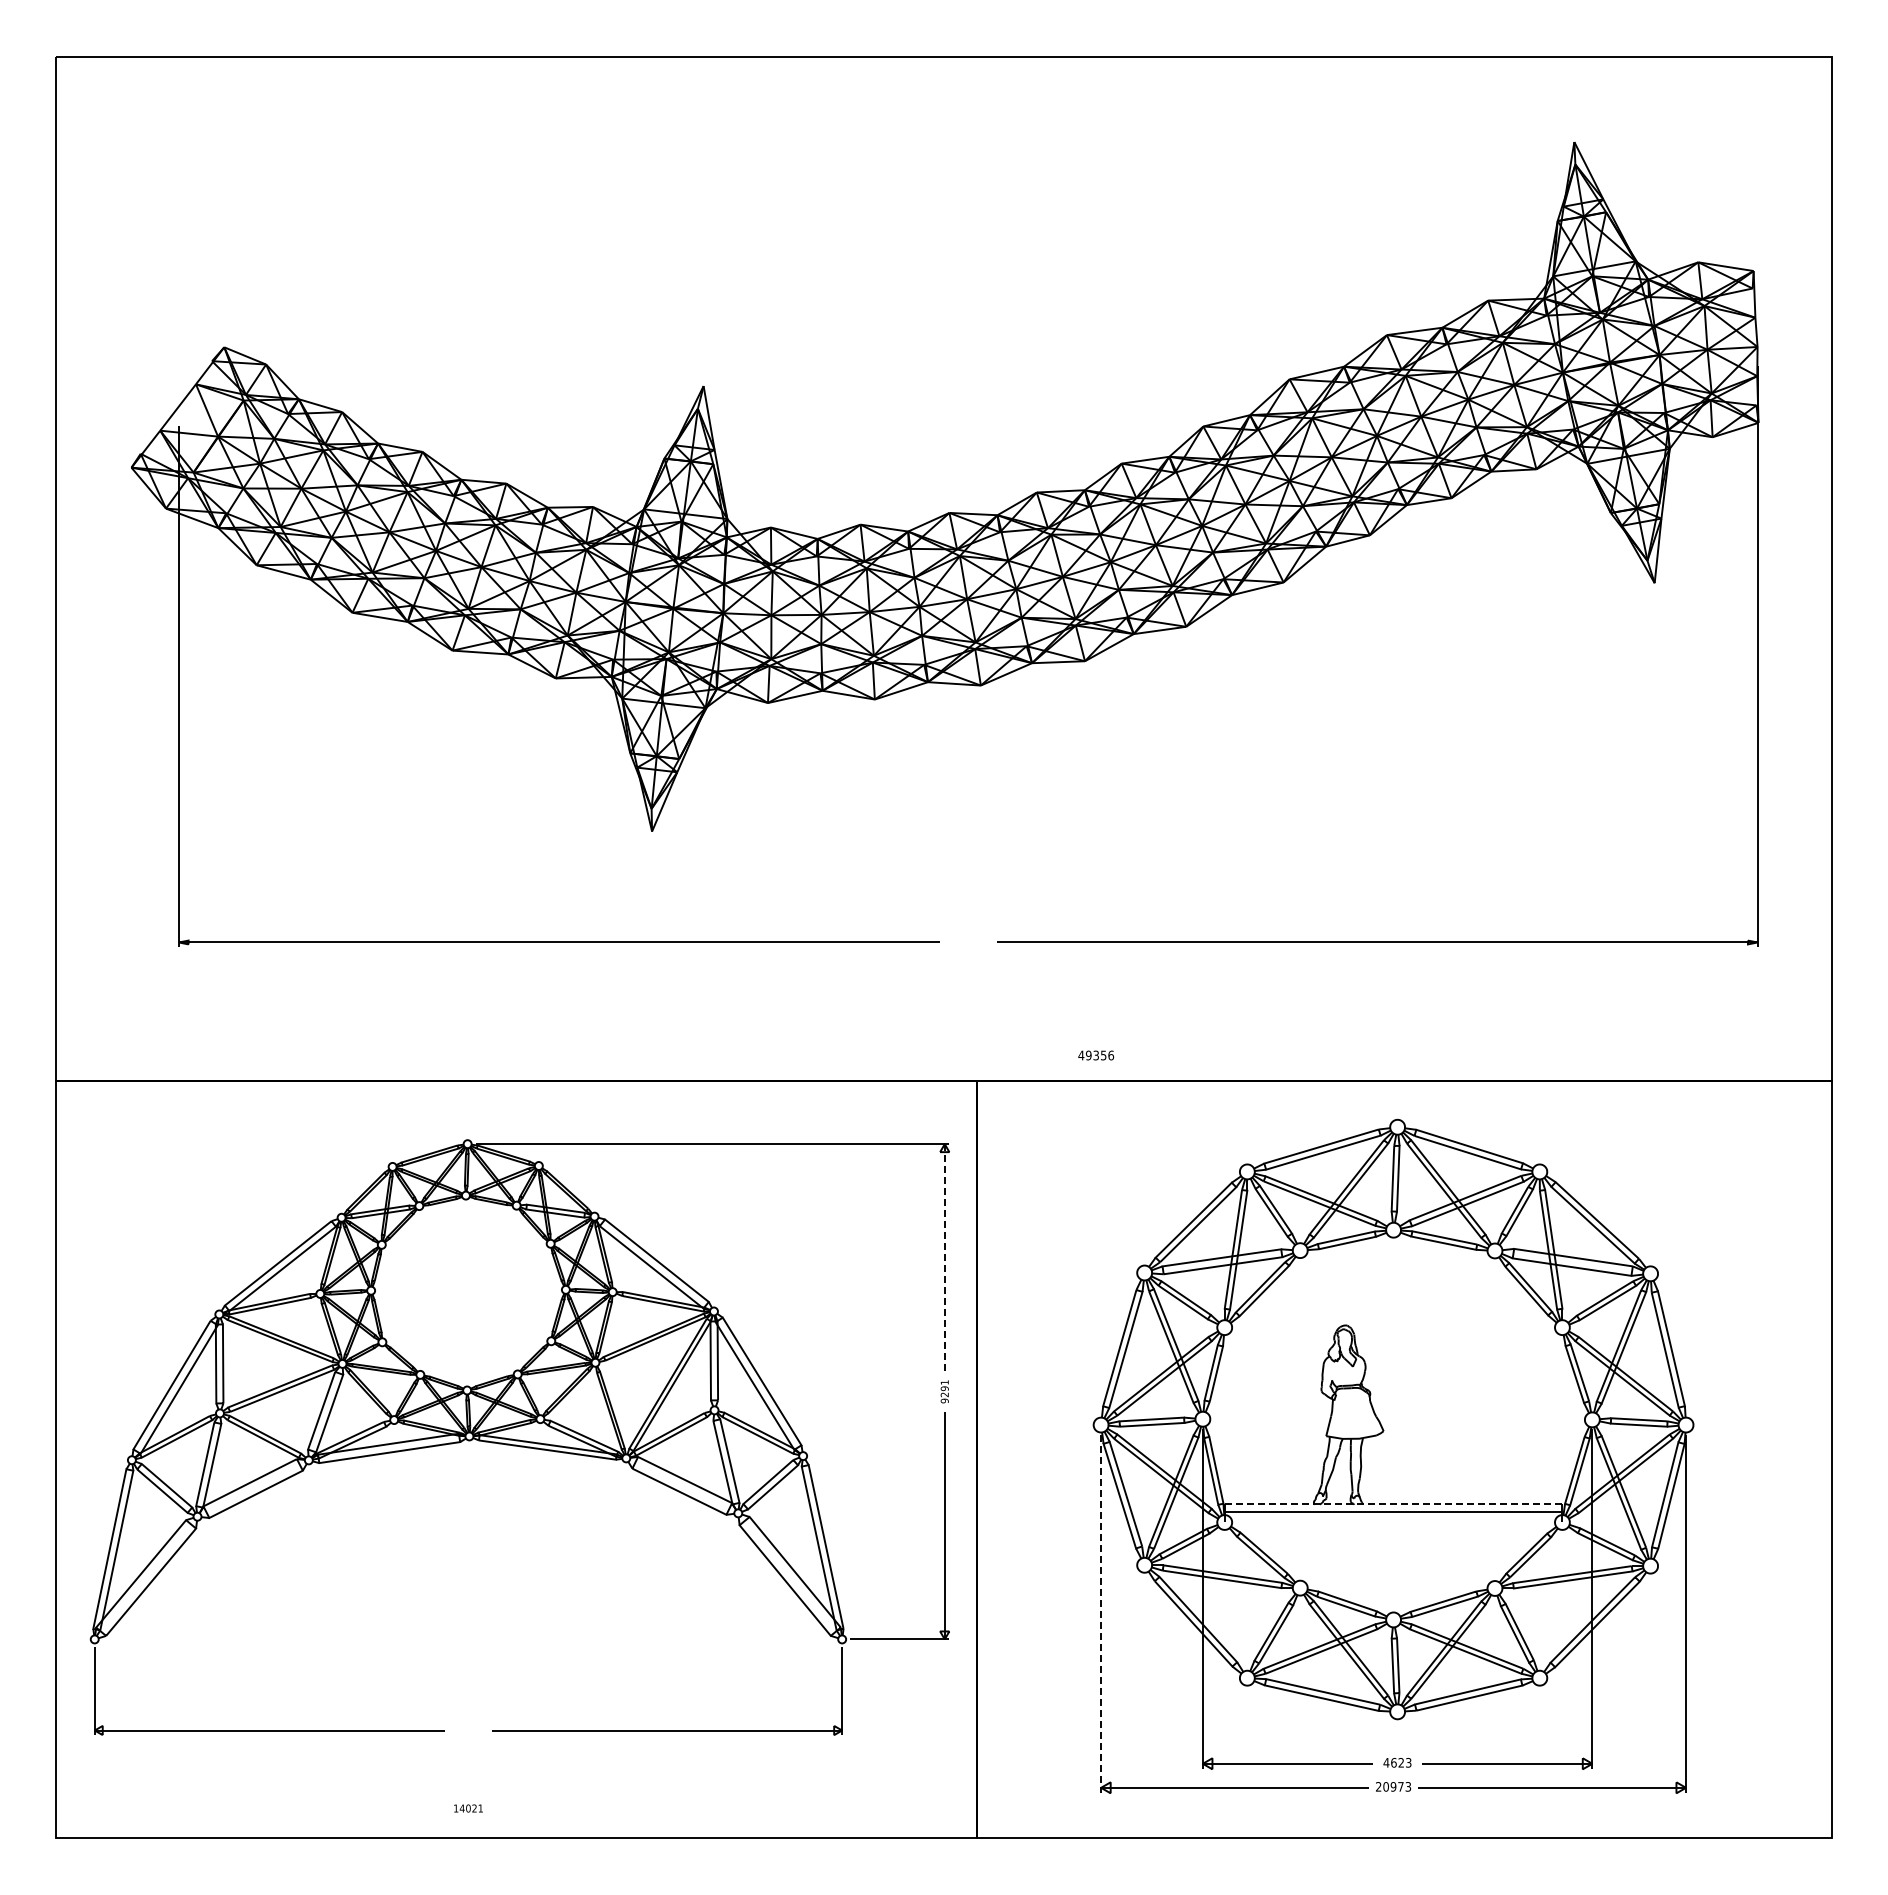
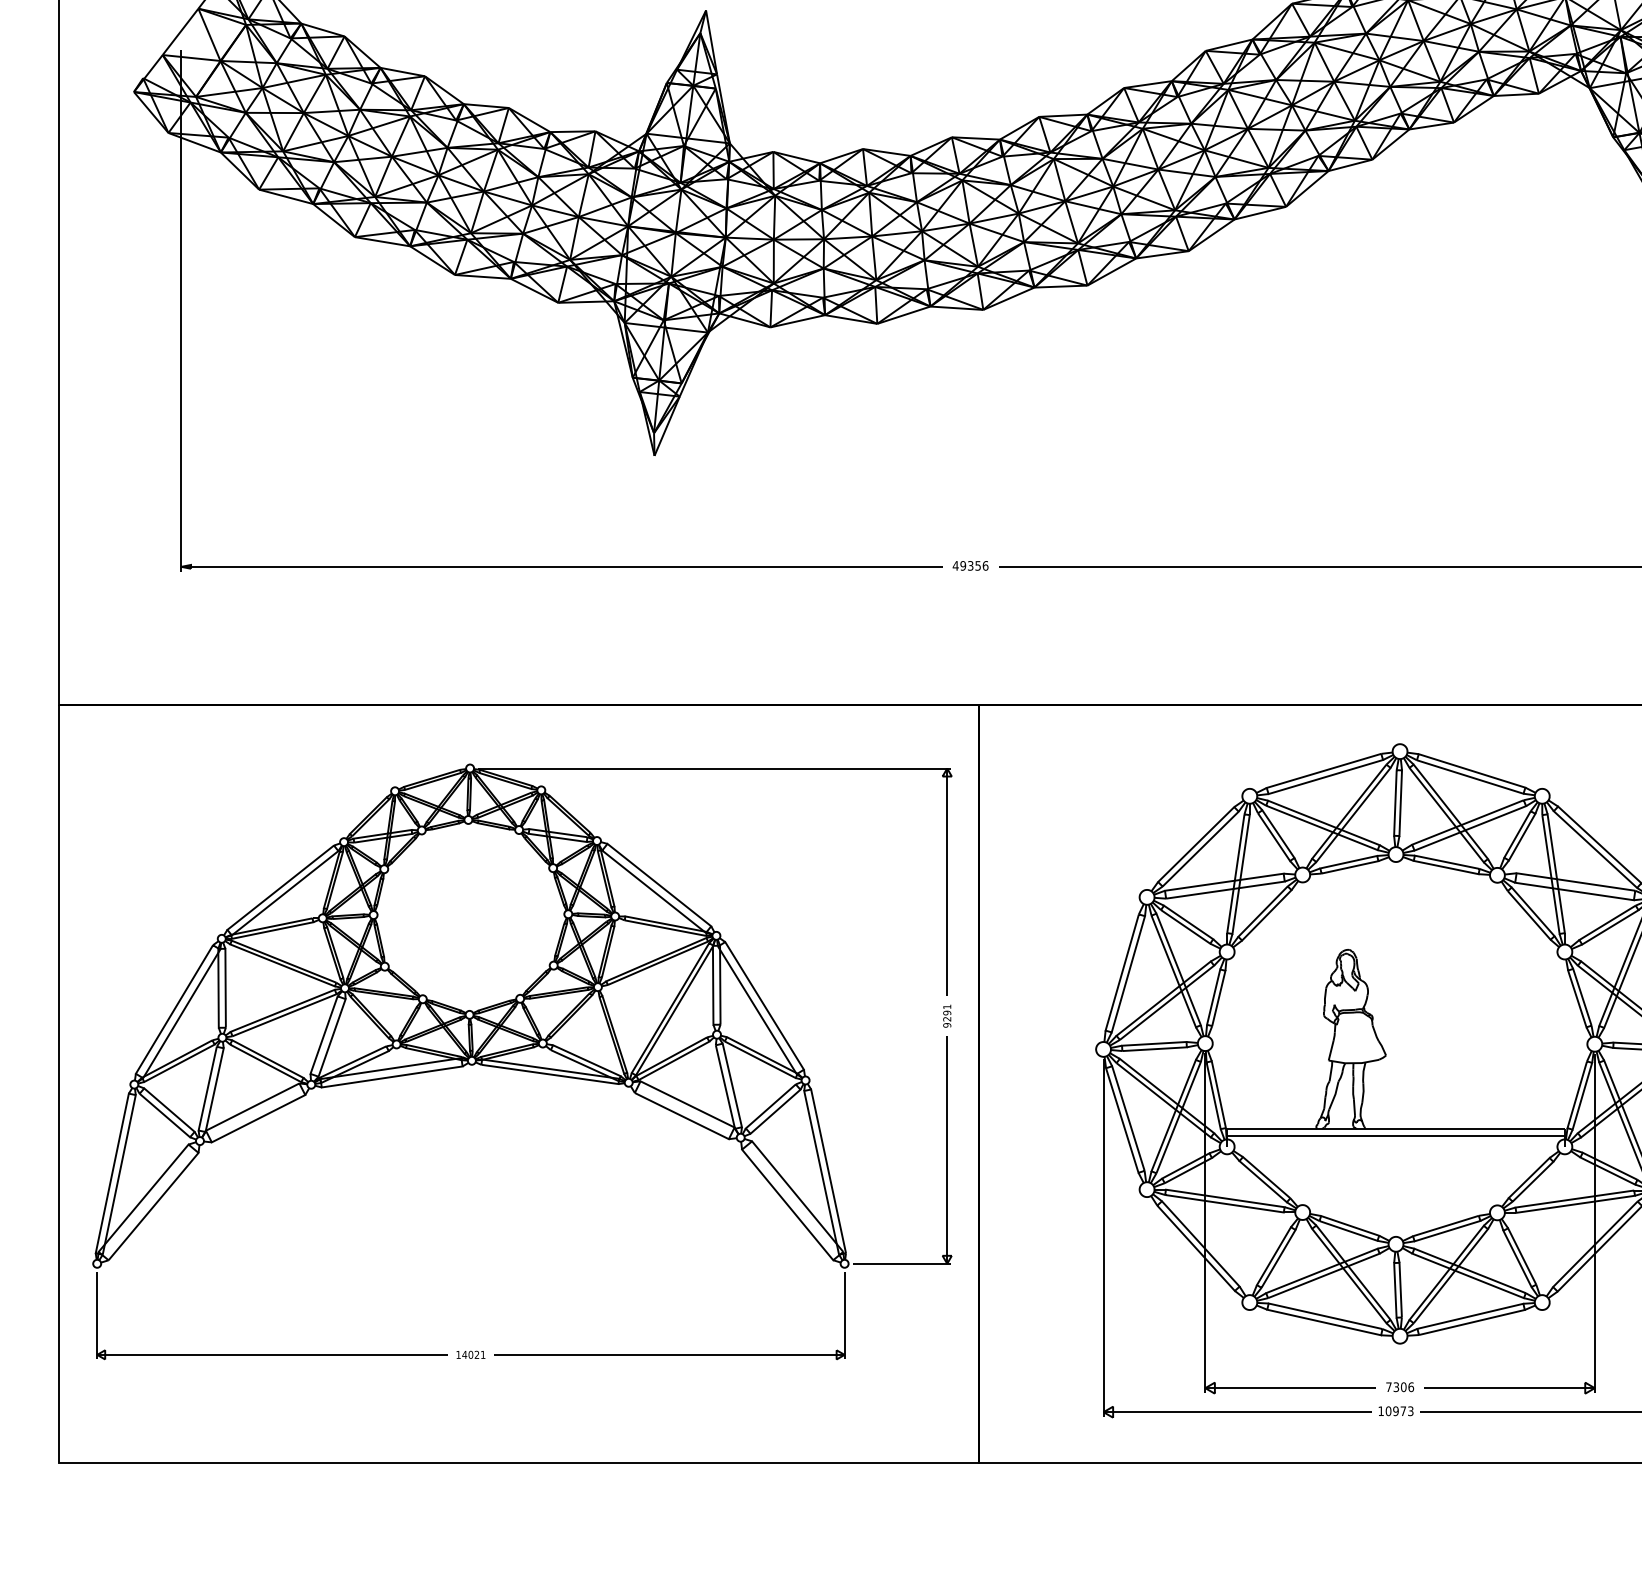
text: (1096, 1055) -> (970, 565), moved
line: (944, 1257) -> (946, 881), dashed -> solid
line: (1393, 1504) -> (1395, 1128), dashed -> solid
line: (1101, 1613) -> (1103, 1237), dashed -> solid
text: (1397, 1762) -> (1399, 1386), 4623 -> 7306
text: (1378, 1786) -> (1380, 1410), 20973 -> 10973
text: (468, 1808) -> (470, 1354), moved

